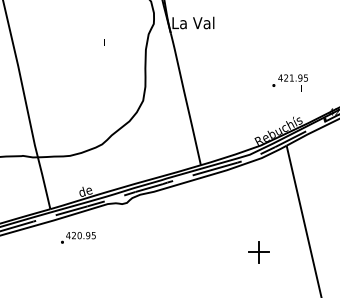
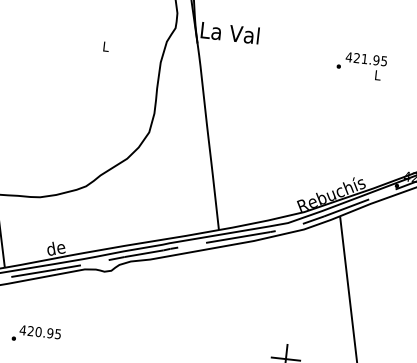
text: (289, 82) -> (360, 64), moved
text: (78, 237) -> (36, 334), moved

